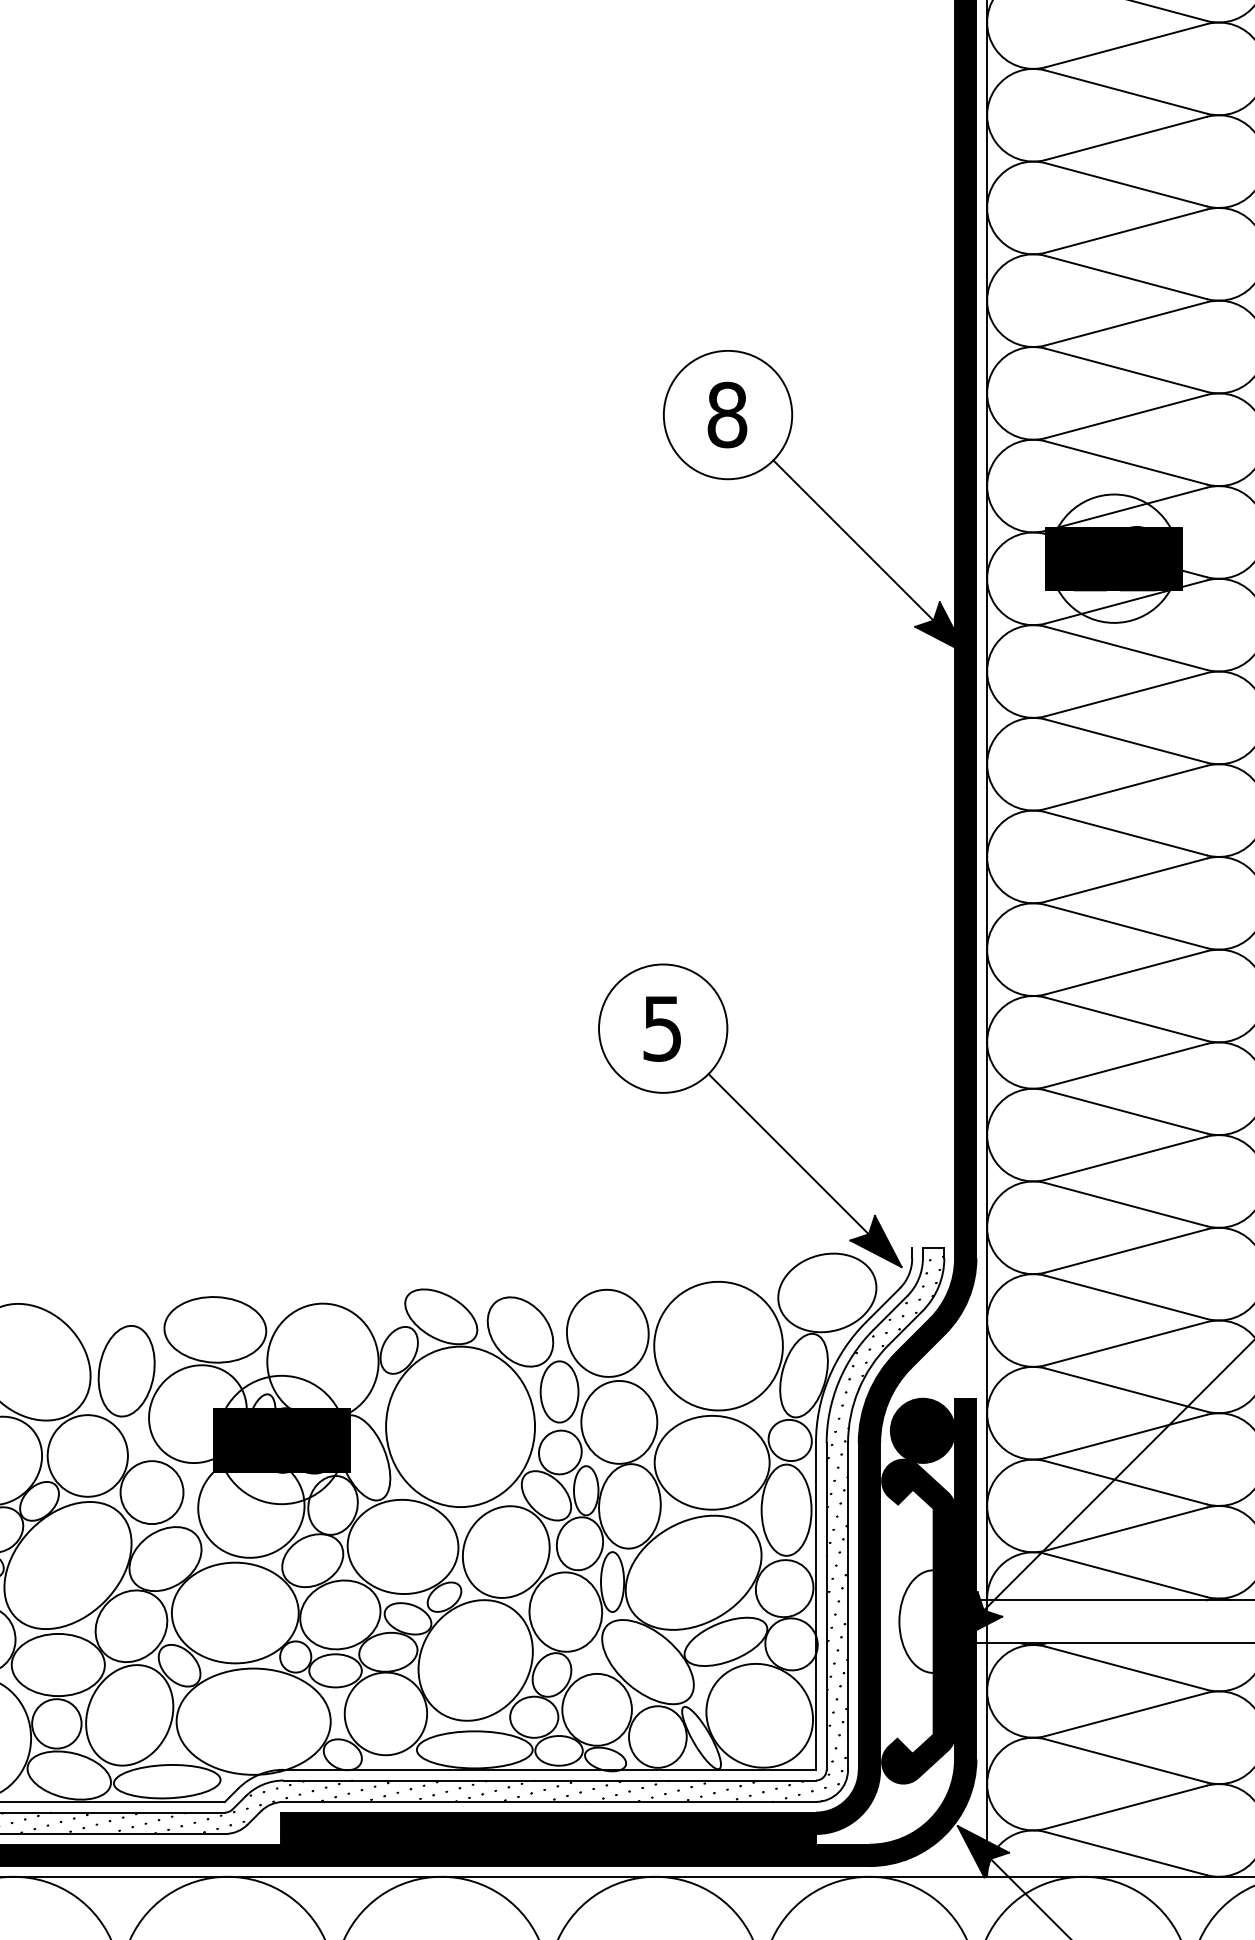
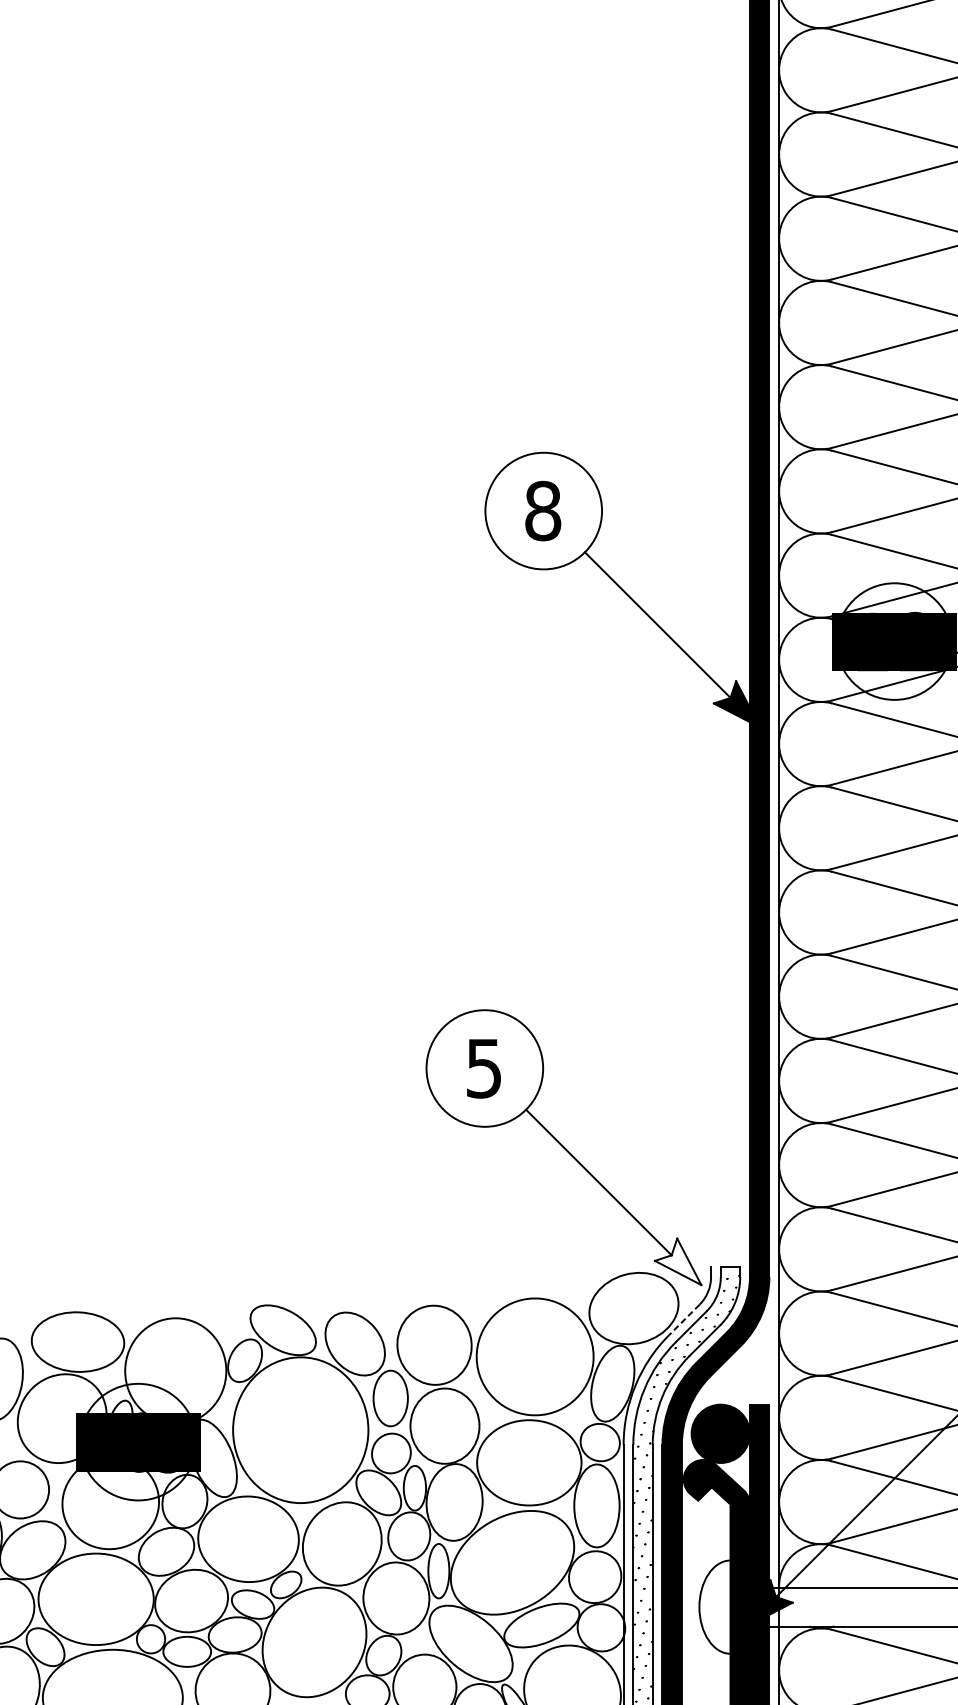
fill: (875, 1241) -> (677, 1261), removed
line: (882, 1305) -> (684, 1319), solid -> dashed

